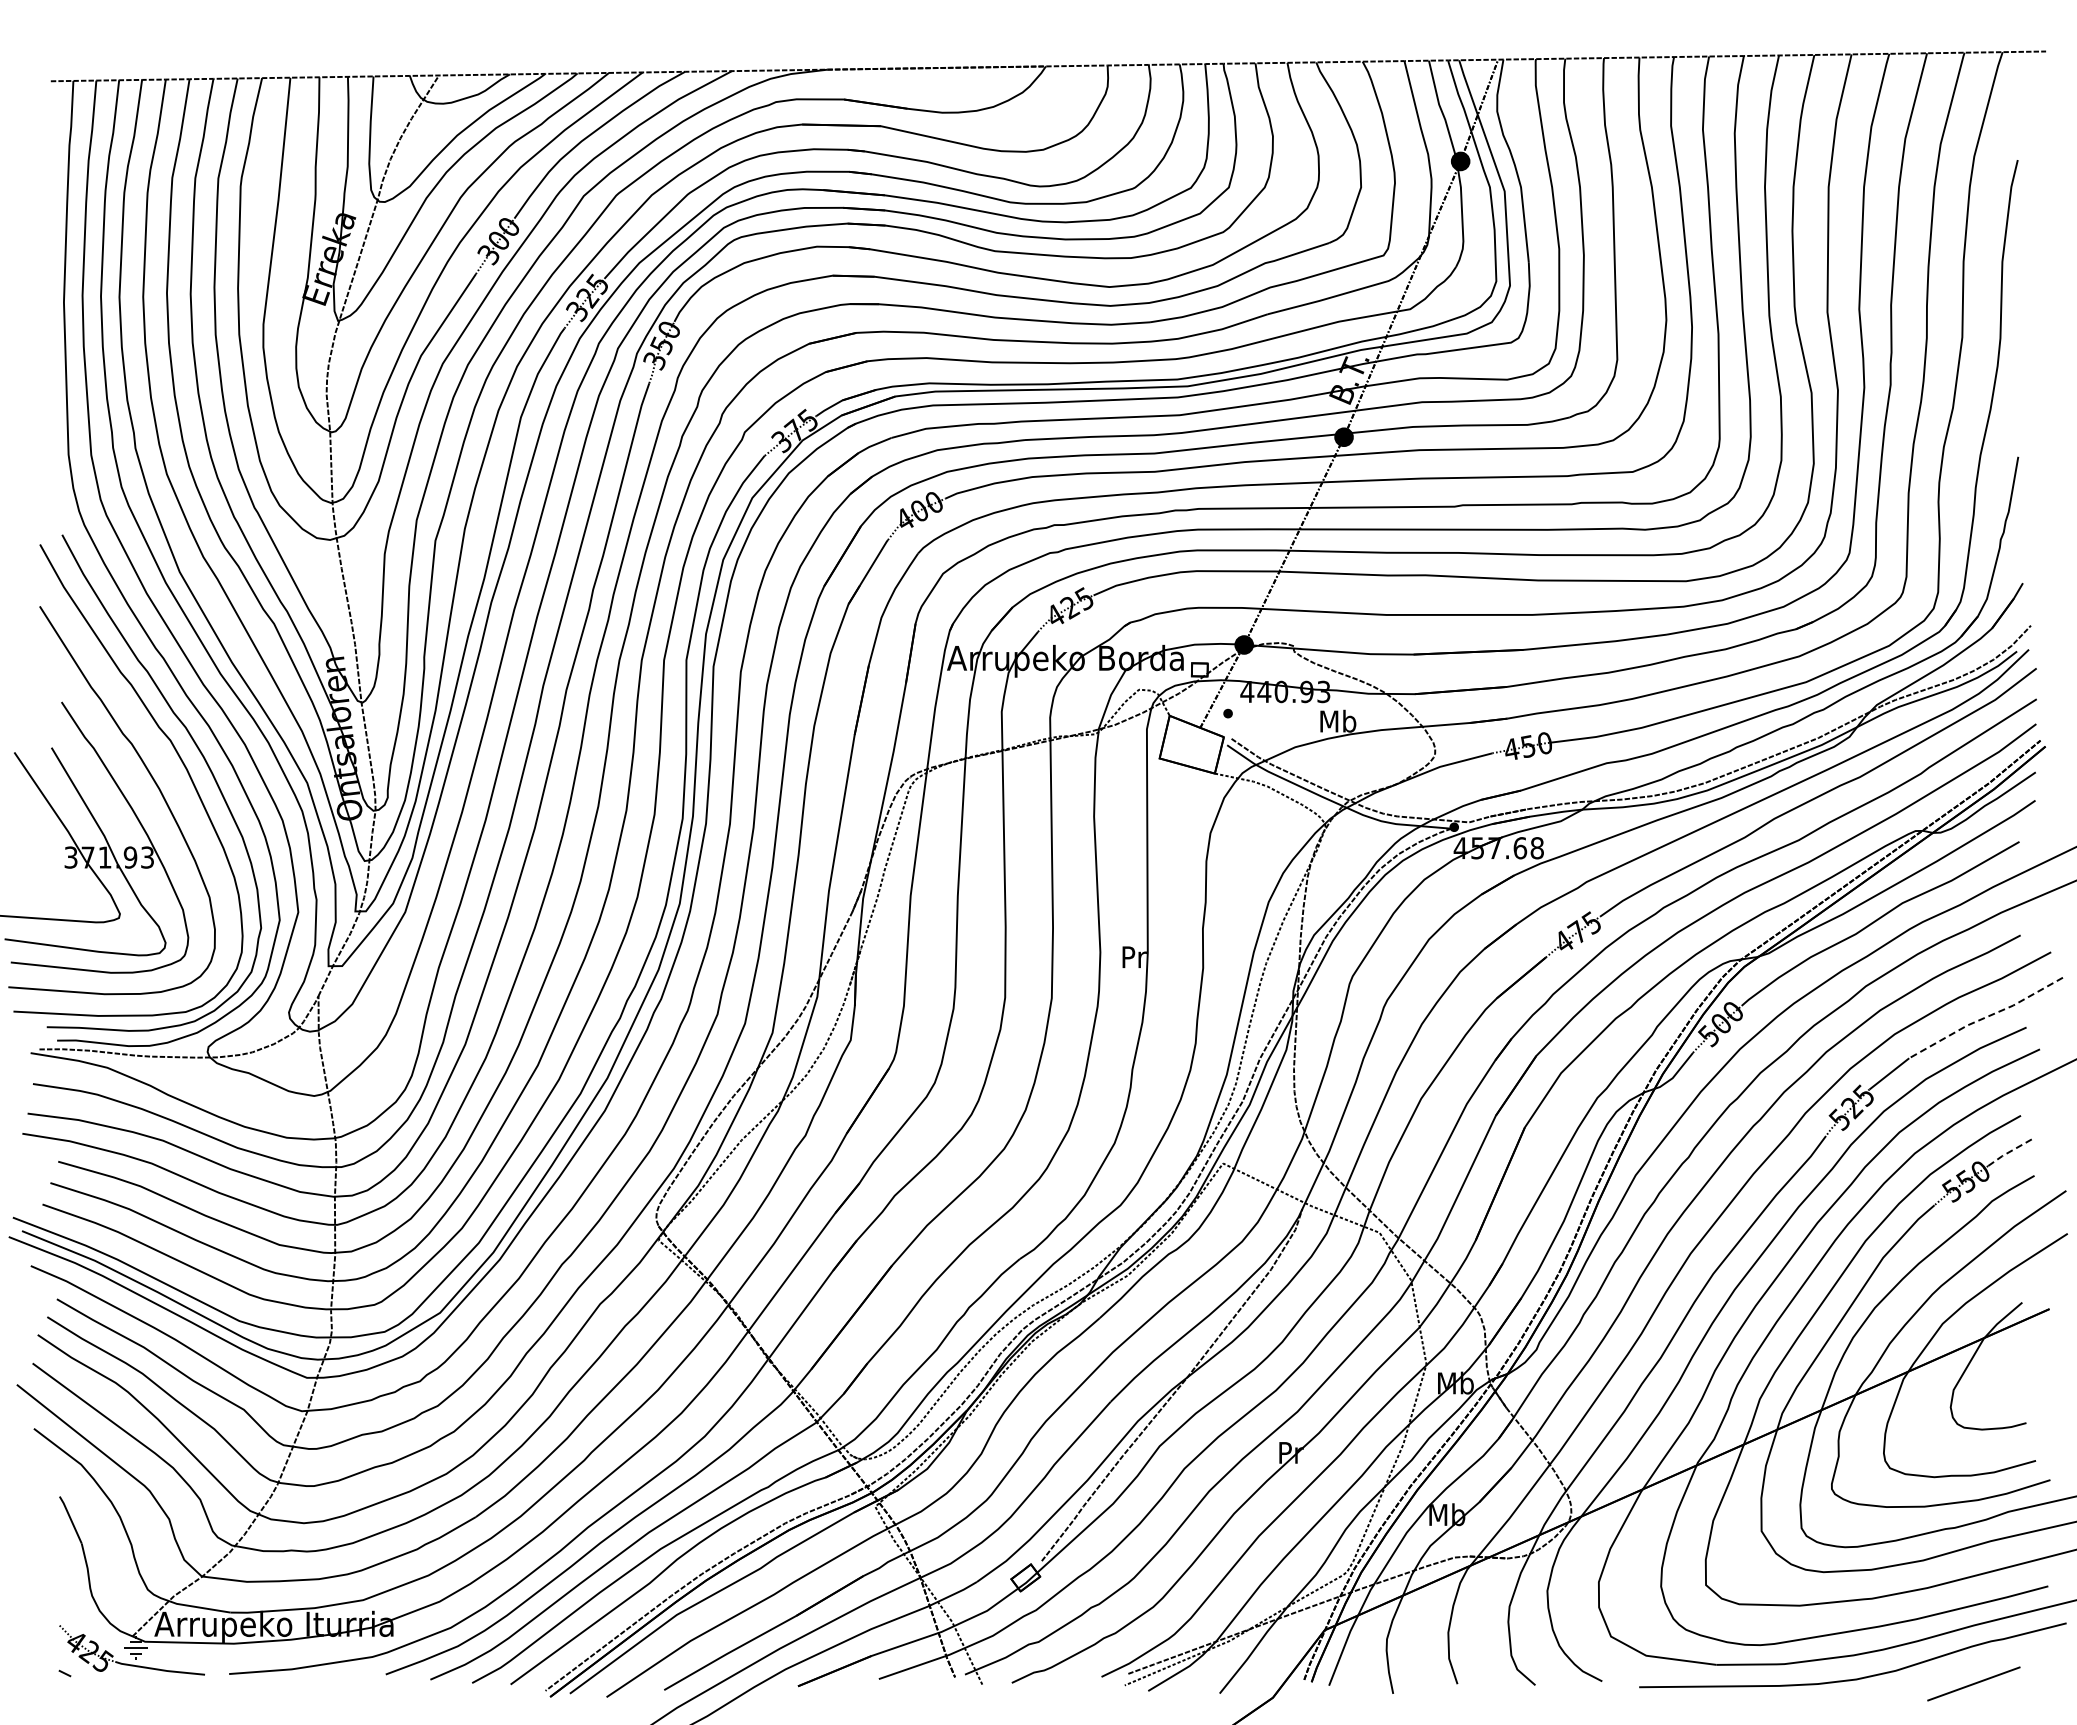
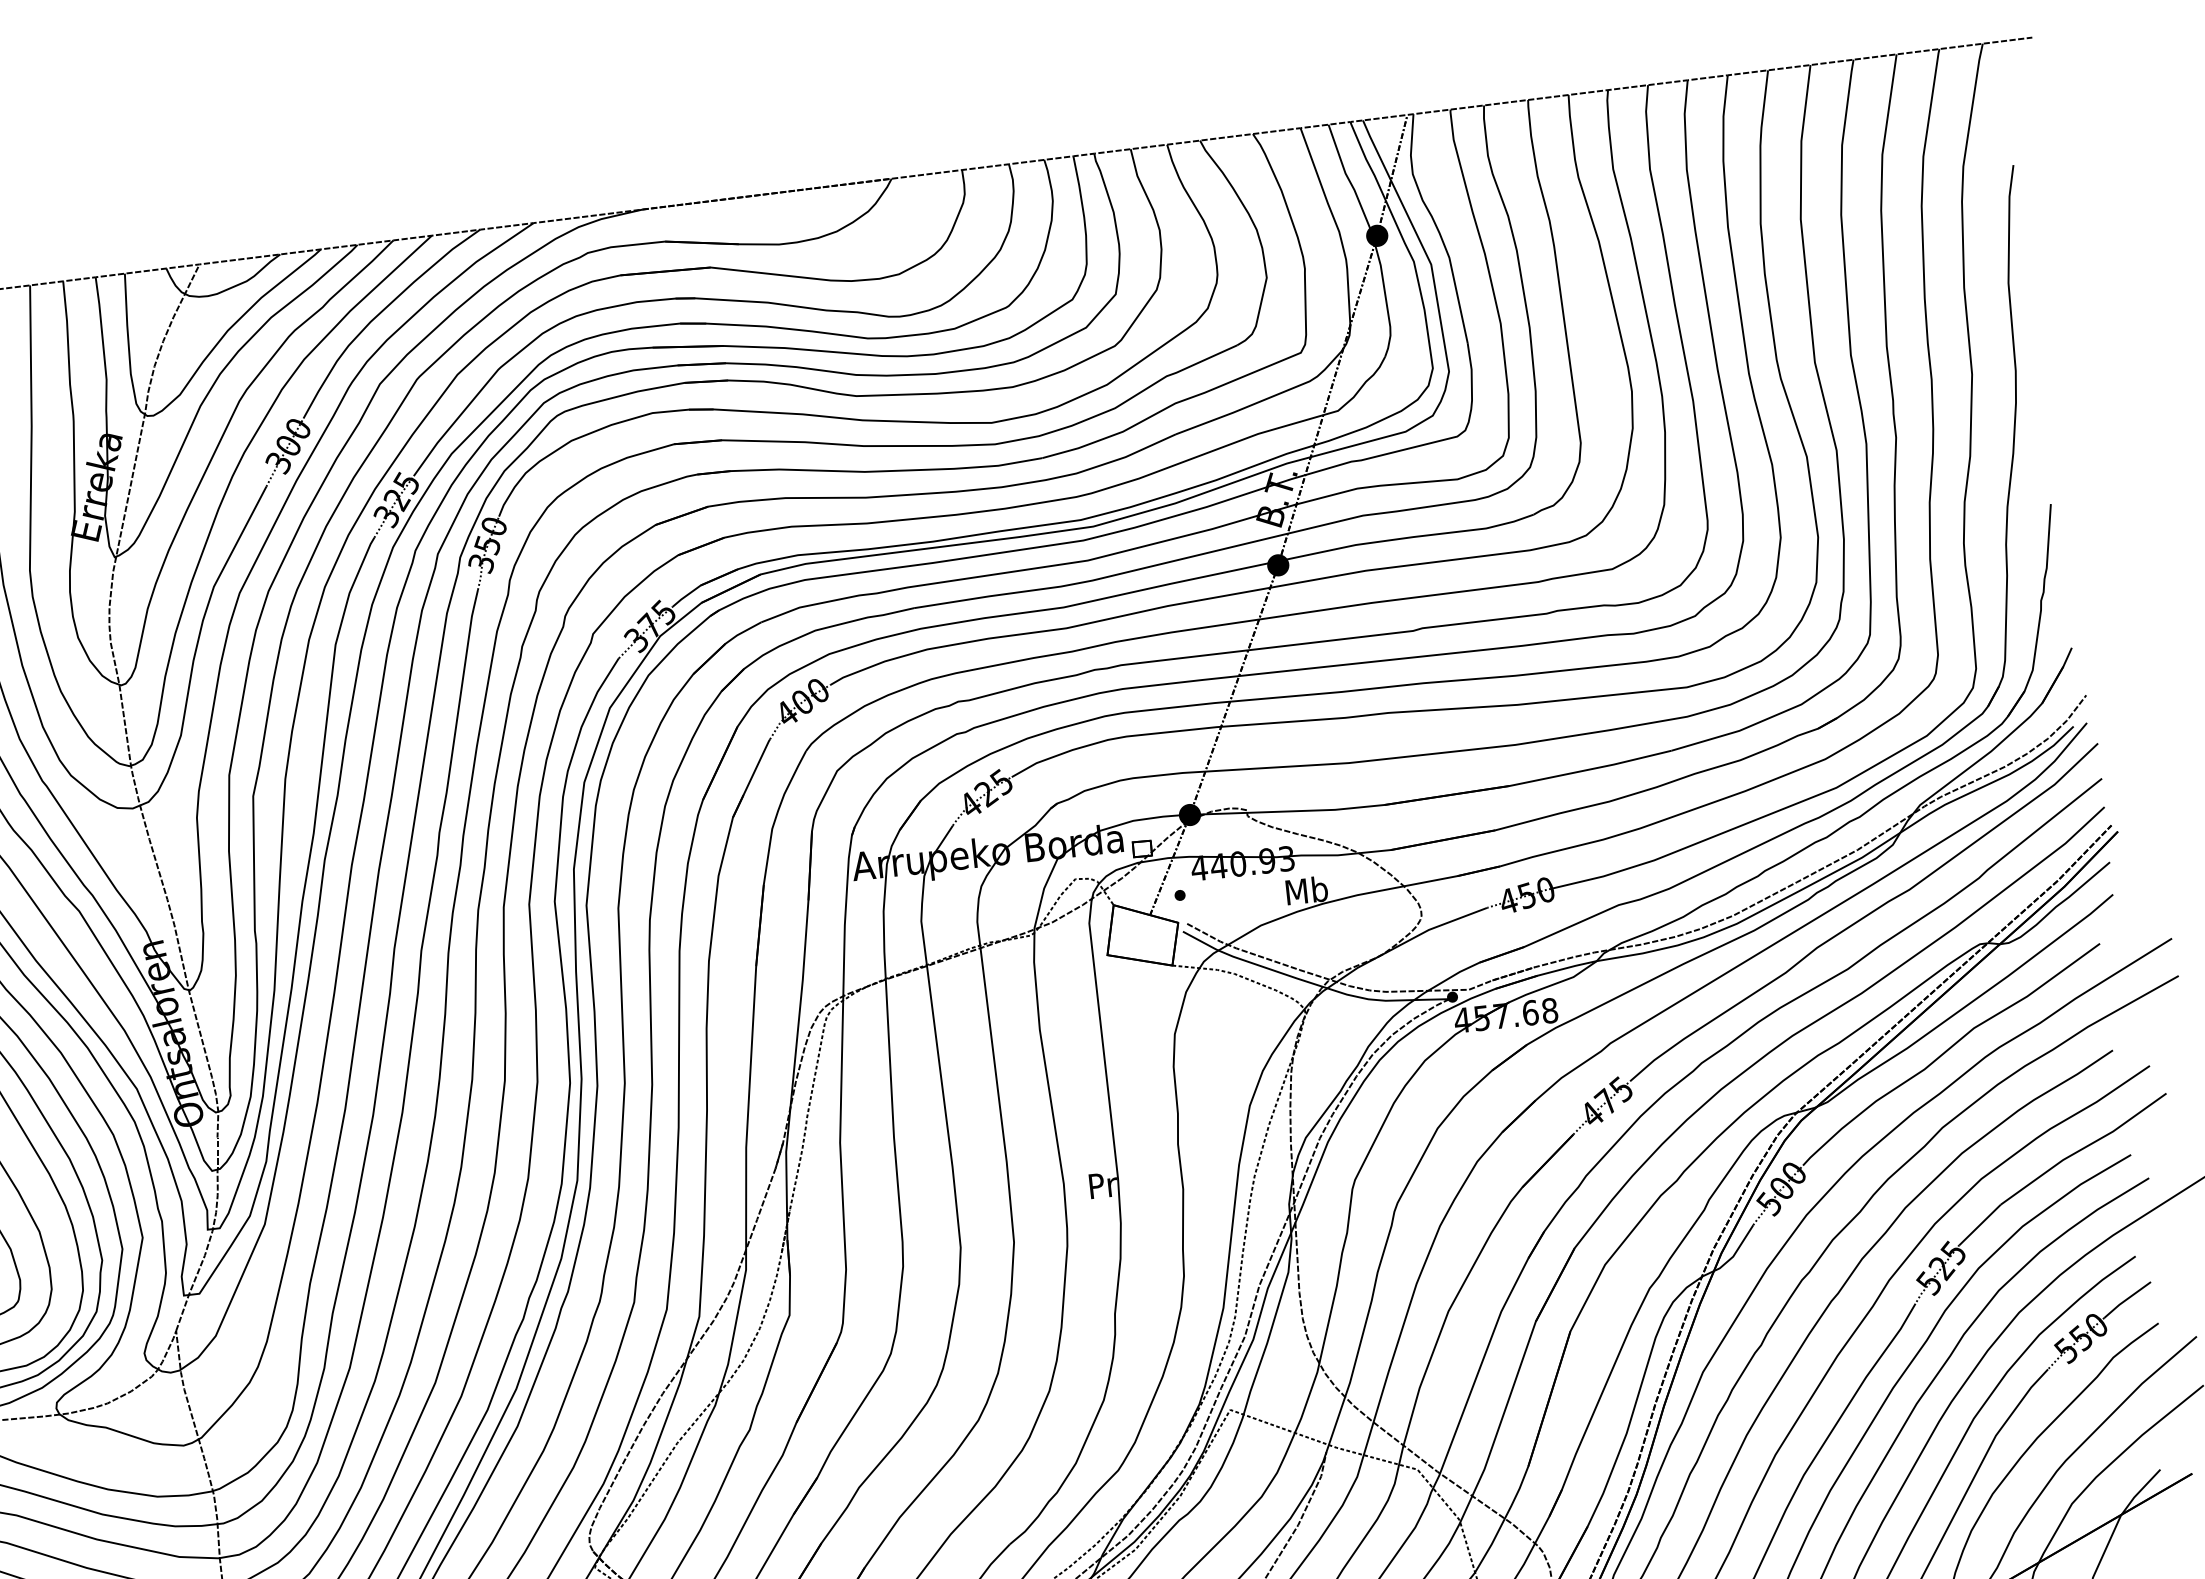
line: (1986, 1017) -> (2084, 1148), dashed -> solid
line: (2008, 1152) -> (2126, 1299), dashed -> solid

